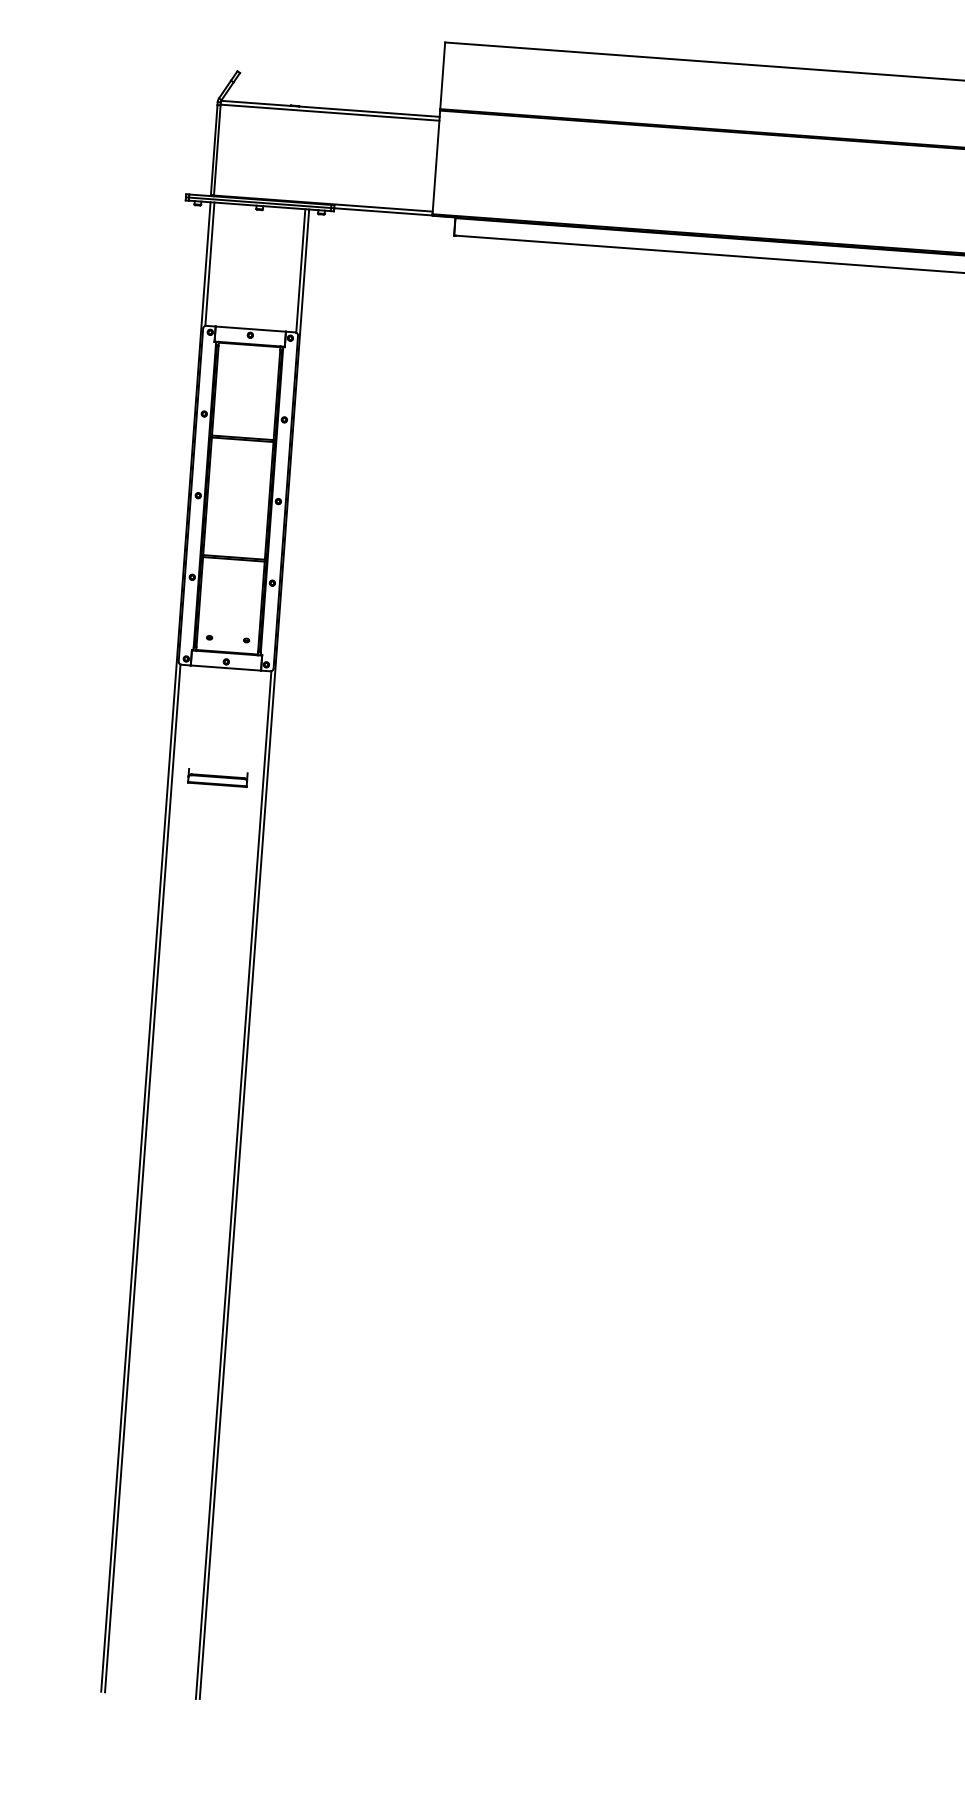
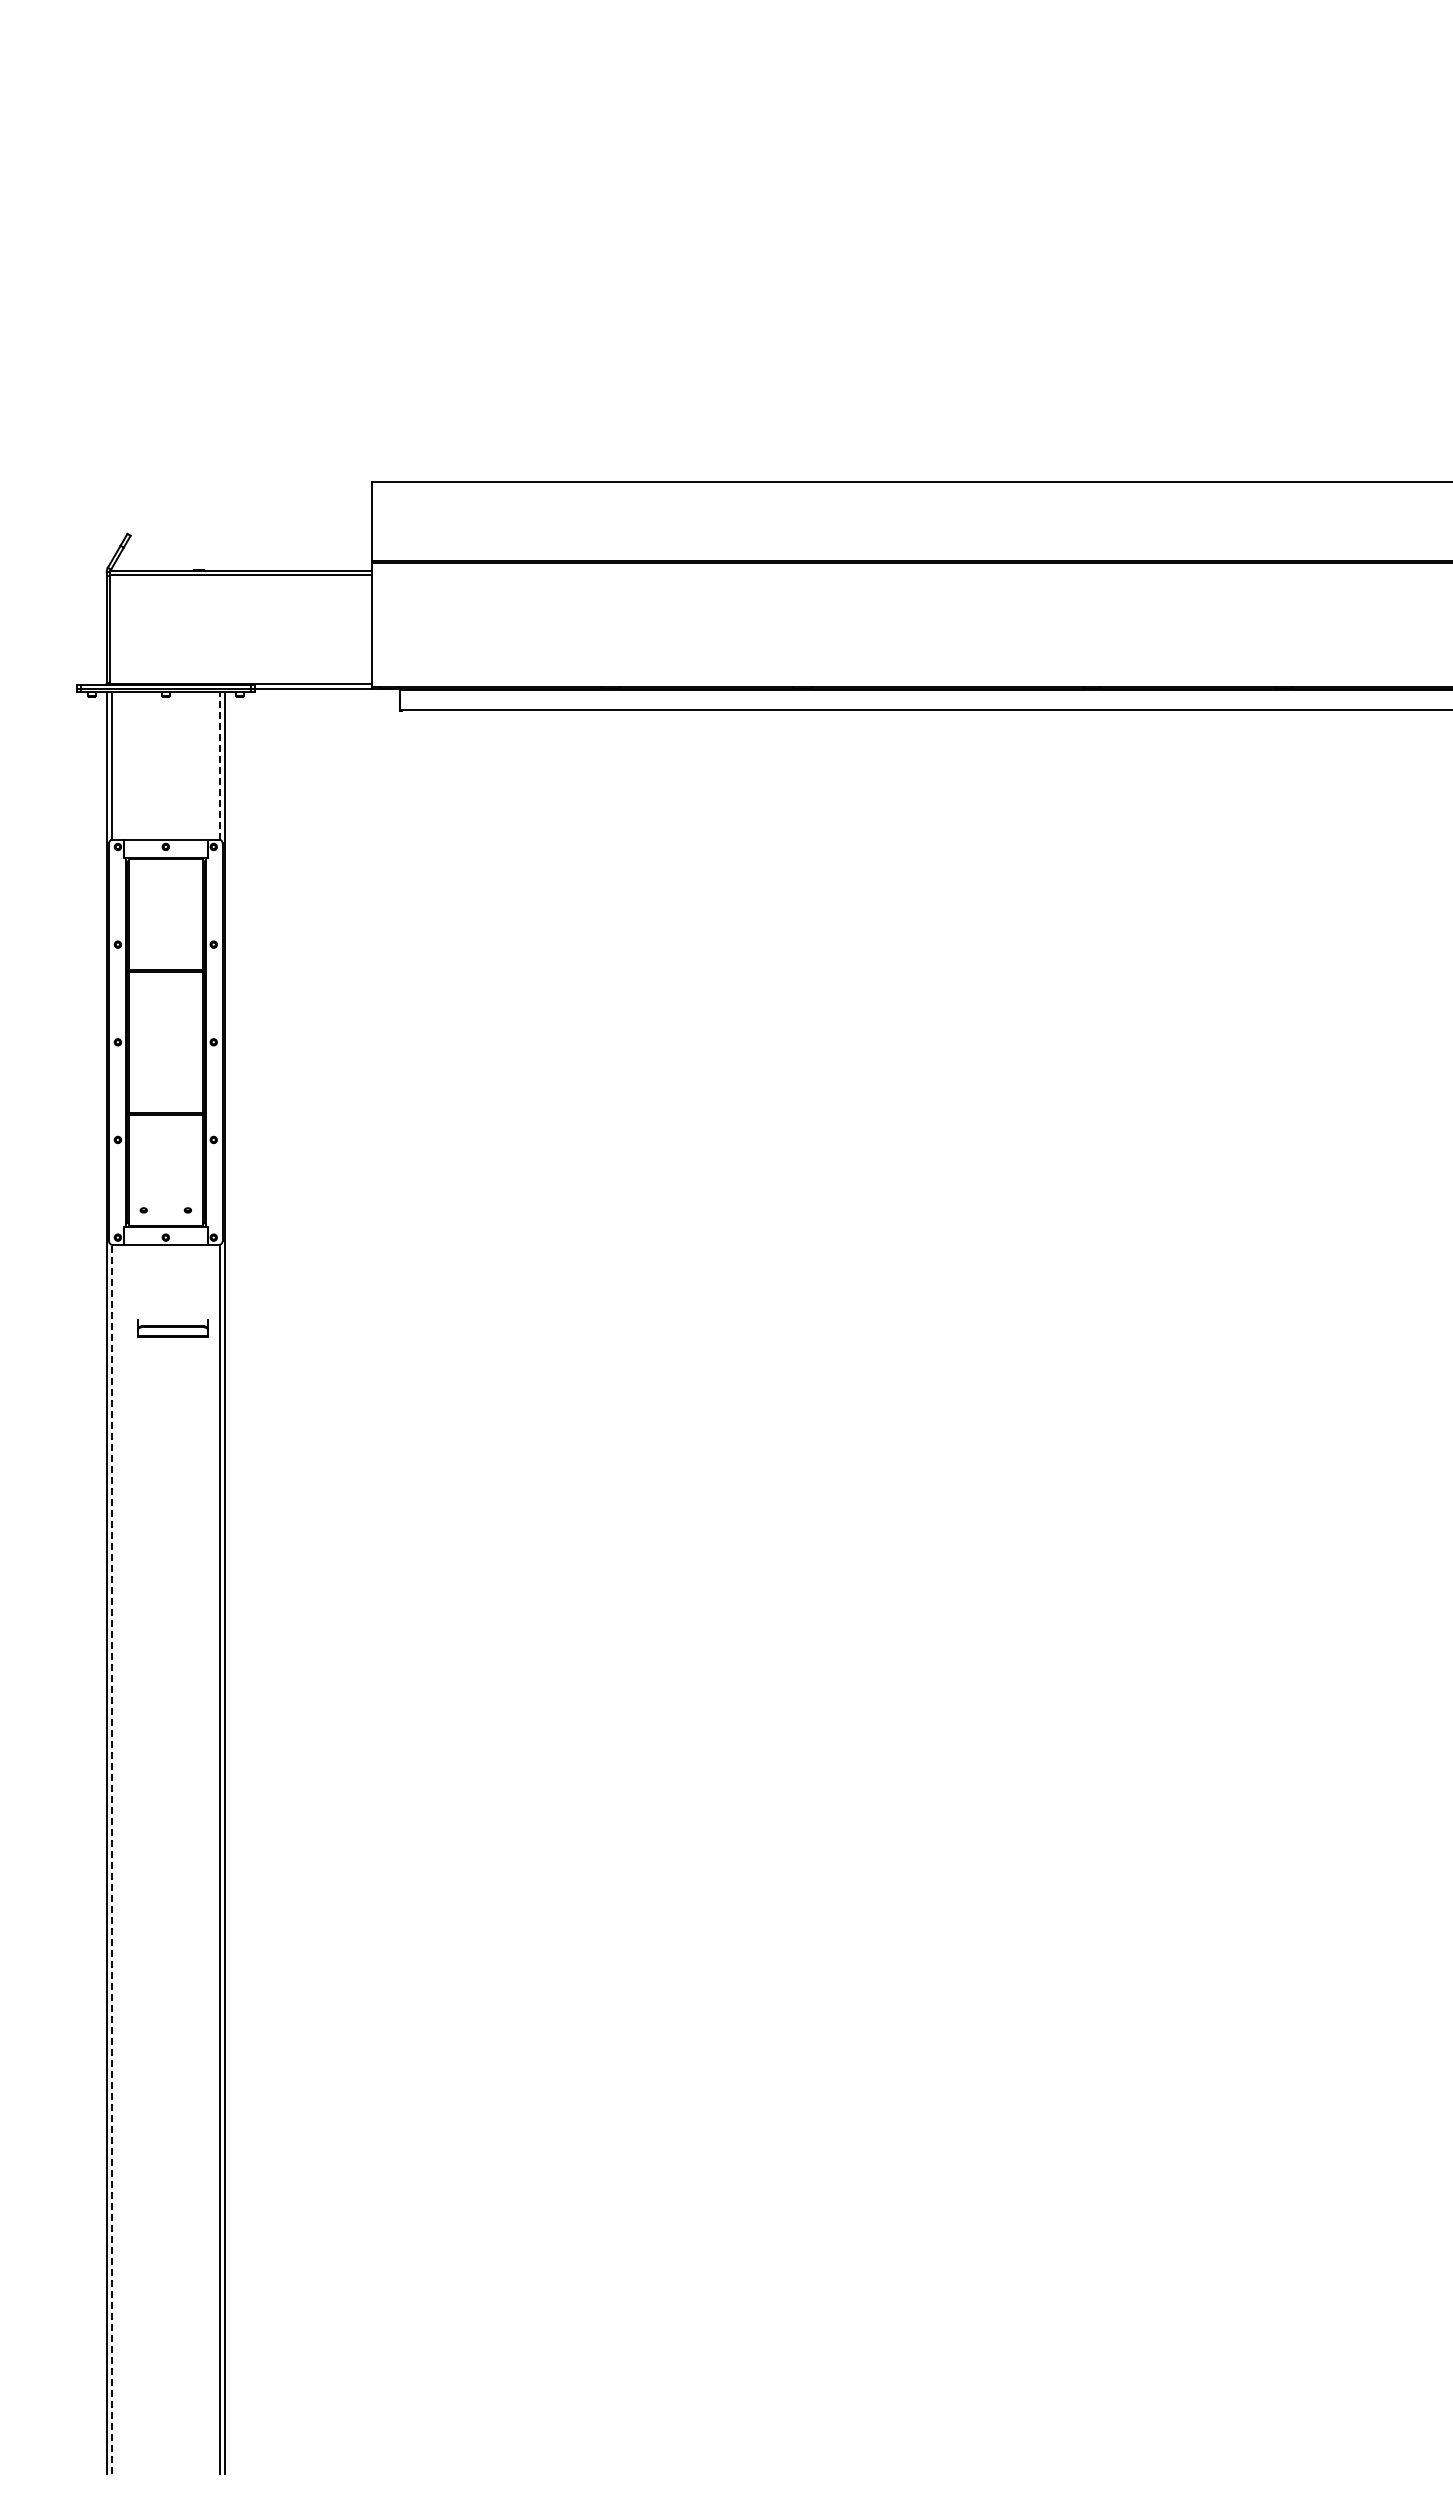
line: (301, 271) -> (220, 766), solid -> dashed
part: (217, 777) -> (172, 1328), moved
line: (142, 1178) -> (111, 1859), solid -> dashed

